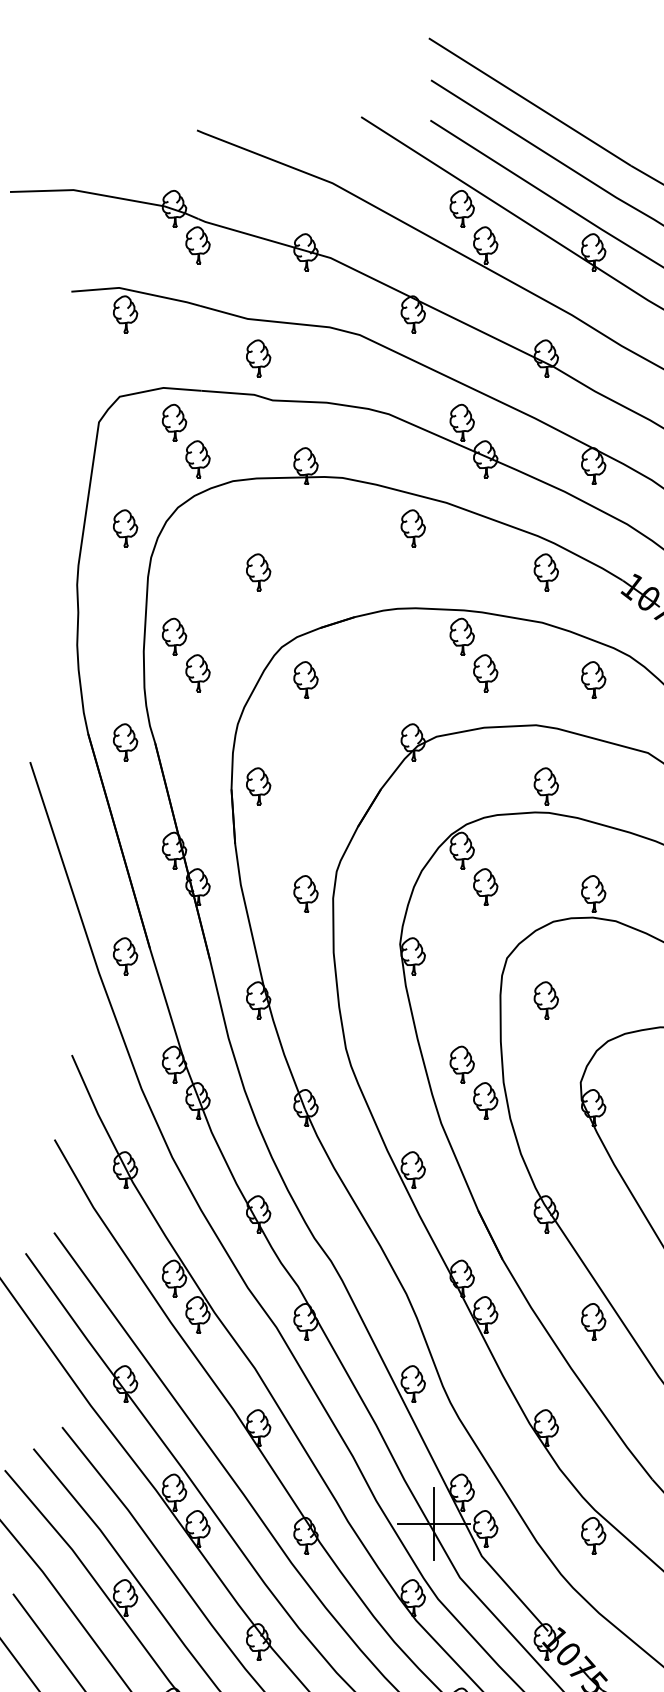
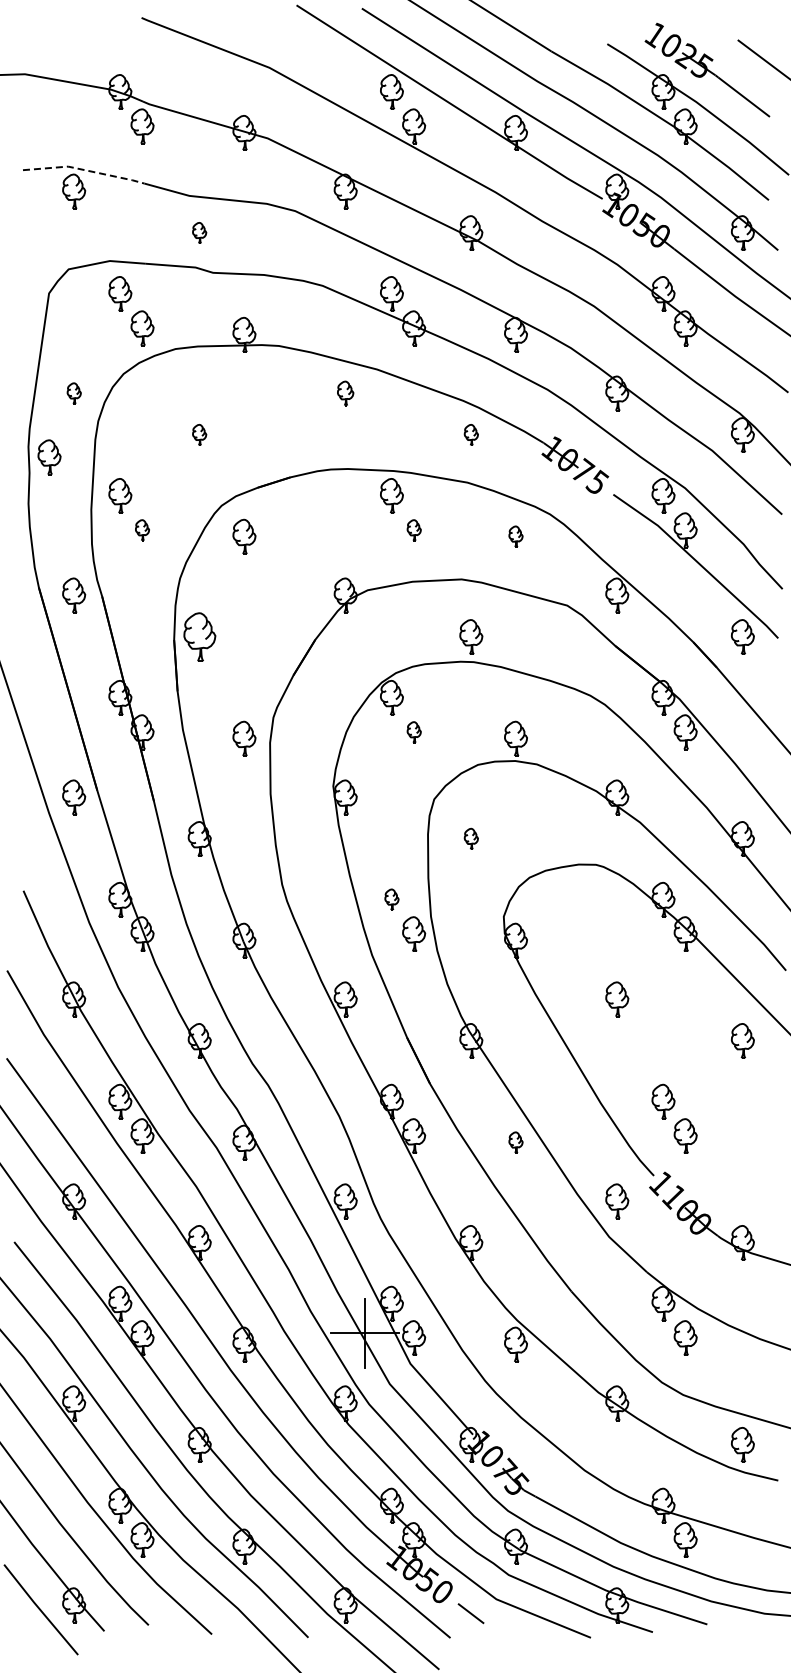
line: (136, 292) -> (84, 170), solid -> dashed
part: (258, 357) -> (199, 232), size x0.6
part: (125, 528) -> (74, 393), size x0.6
part: (413, 528) -> (345, 393), size x0.7
part: (258, 571) -> (199, 434), size x0.6
part: (546, 571) -> (471, 434), size x0.6
part: (99, 596) -> (49, 457), added
part: (197, 673) -> (142, 530), size x0.6
part: (486, 673) -> (414, 530), size x0.6
part: (593, 679) -> (515, 536), size x0.6
part: (258, 785) -> (199, 636), size x1.4
part: (486, 887) -> (414, 732), size x0.6
part: (546, 999) -> (471, 838), size x0.6
part: (461, 1064) -> (391, 899), size x0.6
part: (593, 1321) -> (515, 1142), size x0.6

